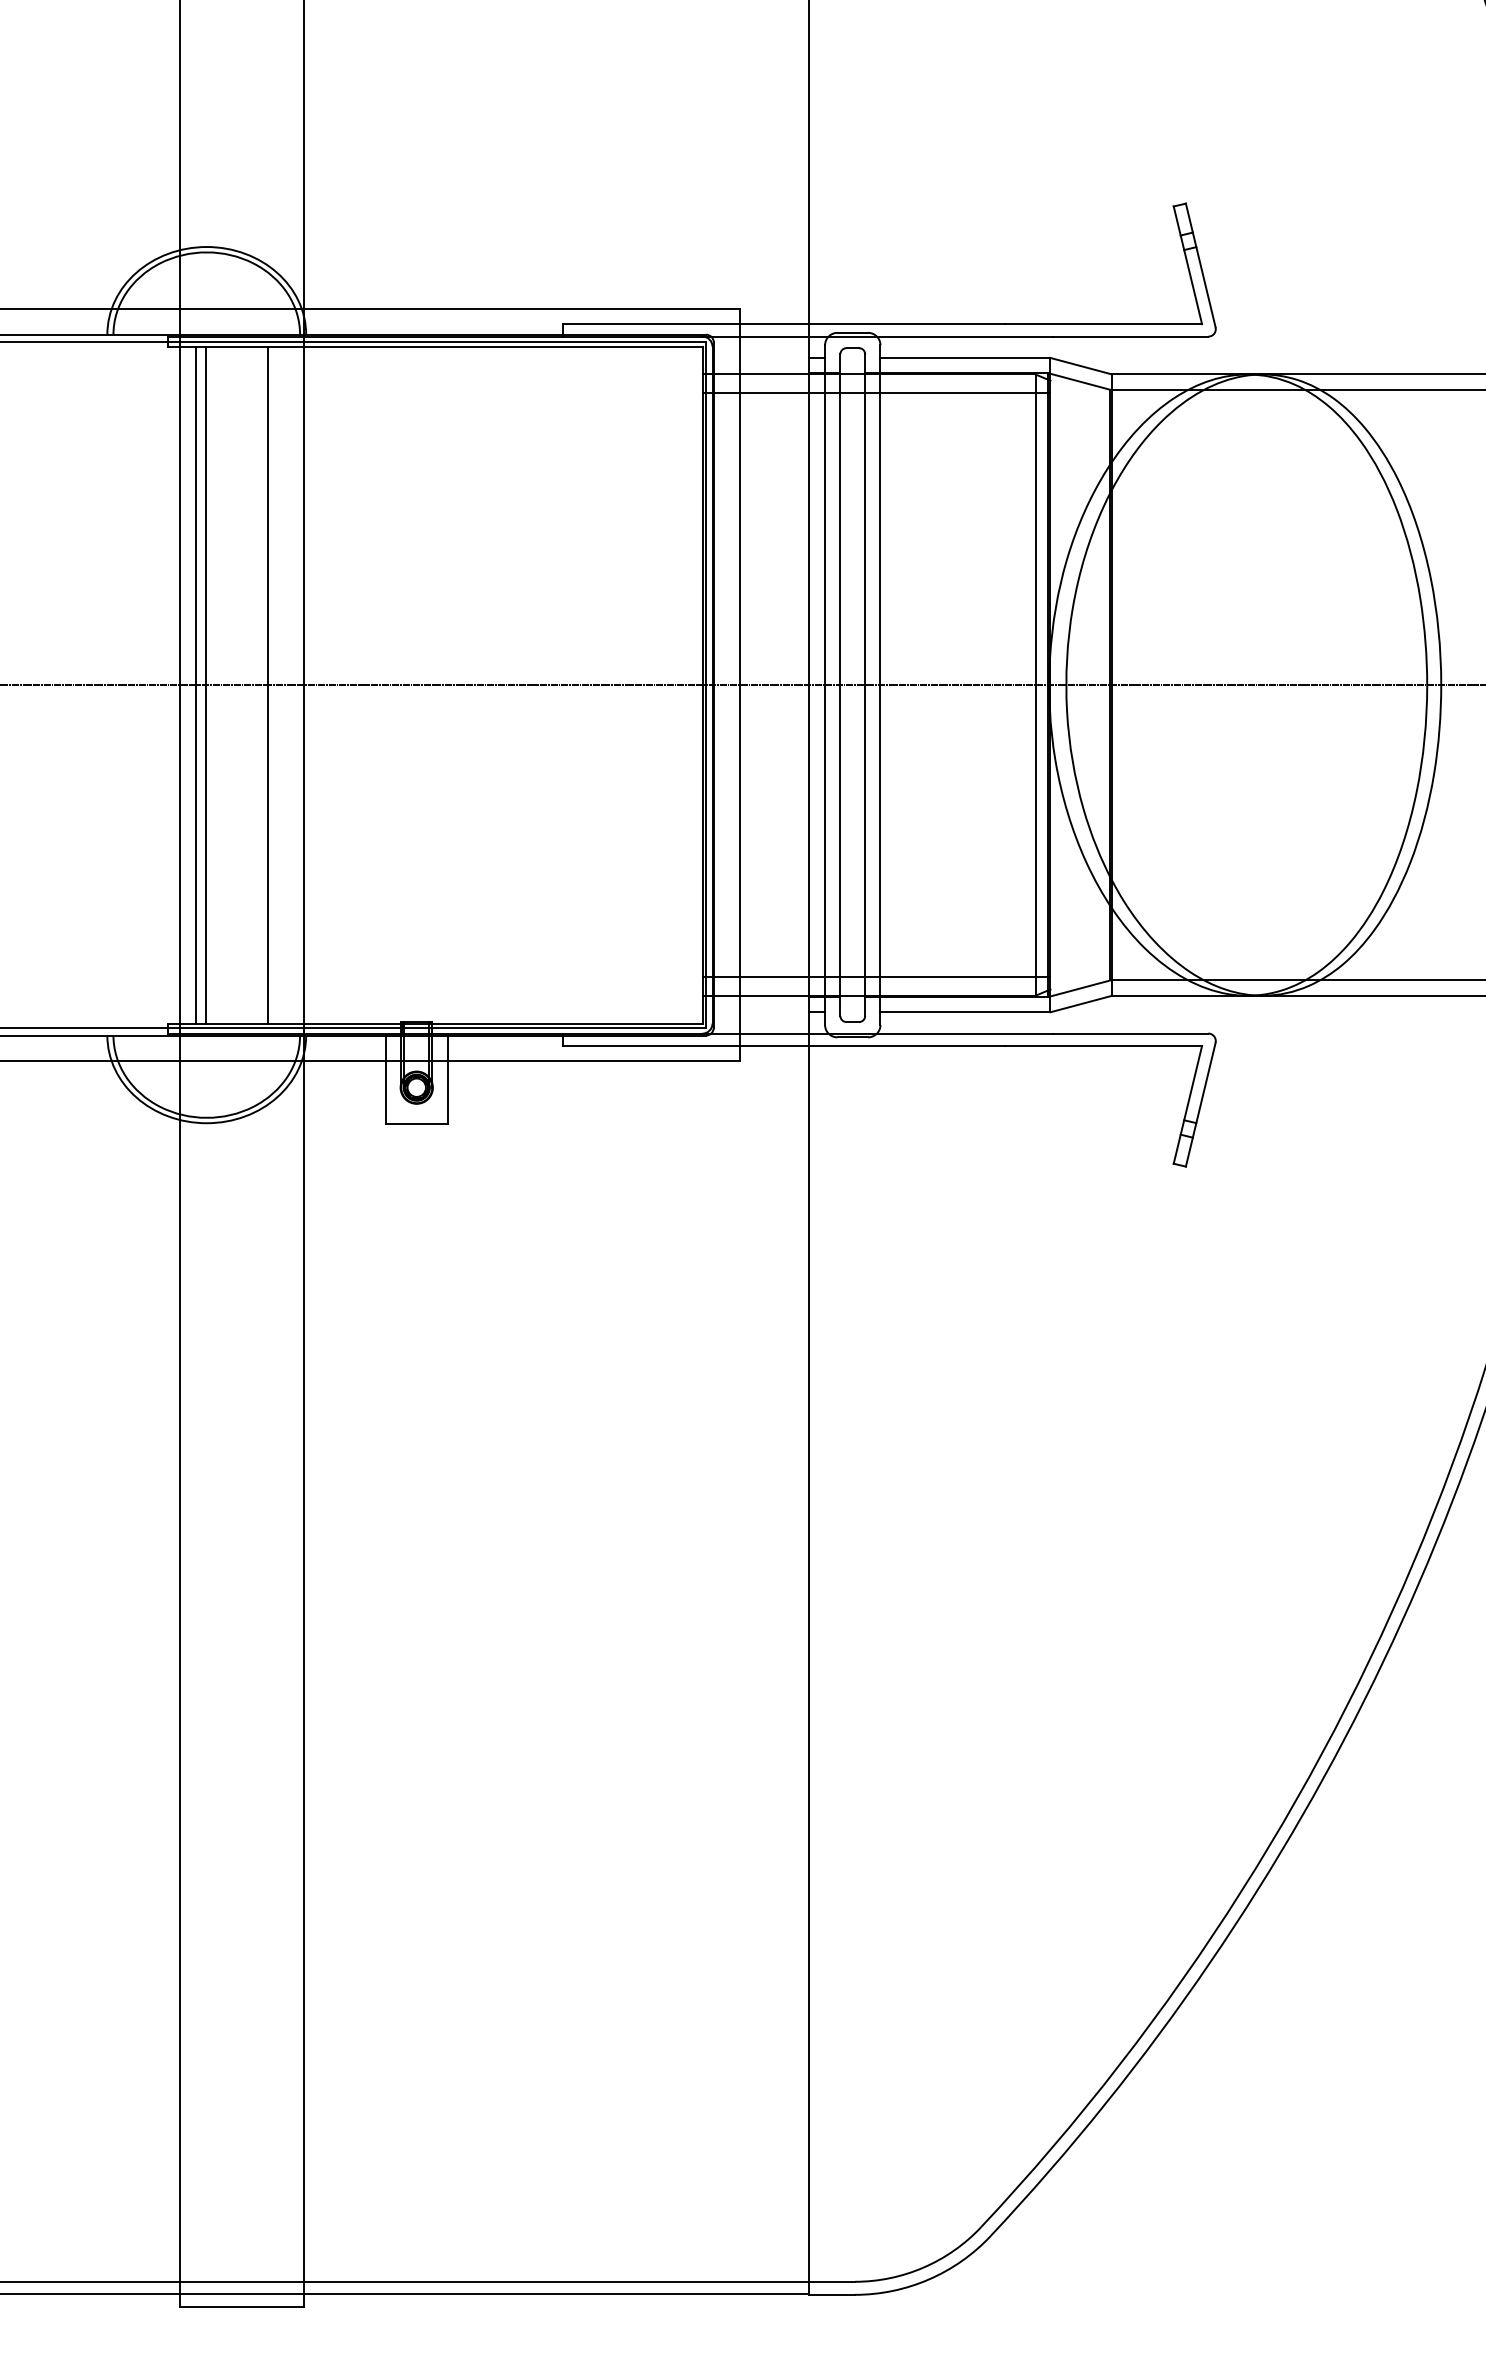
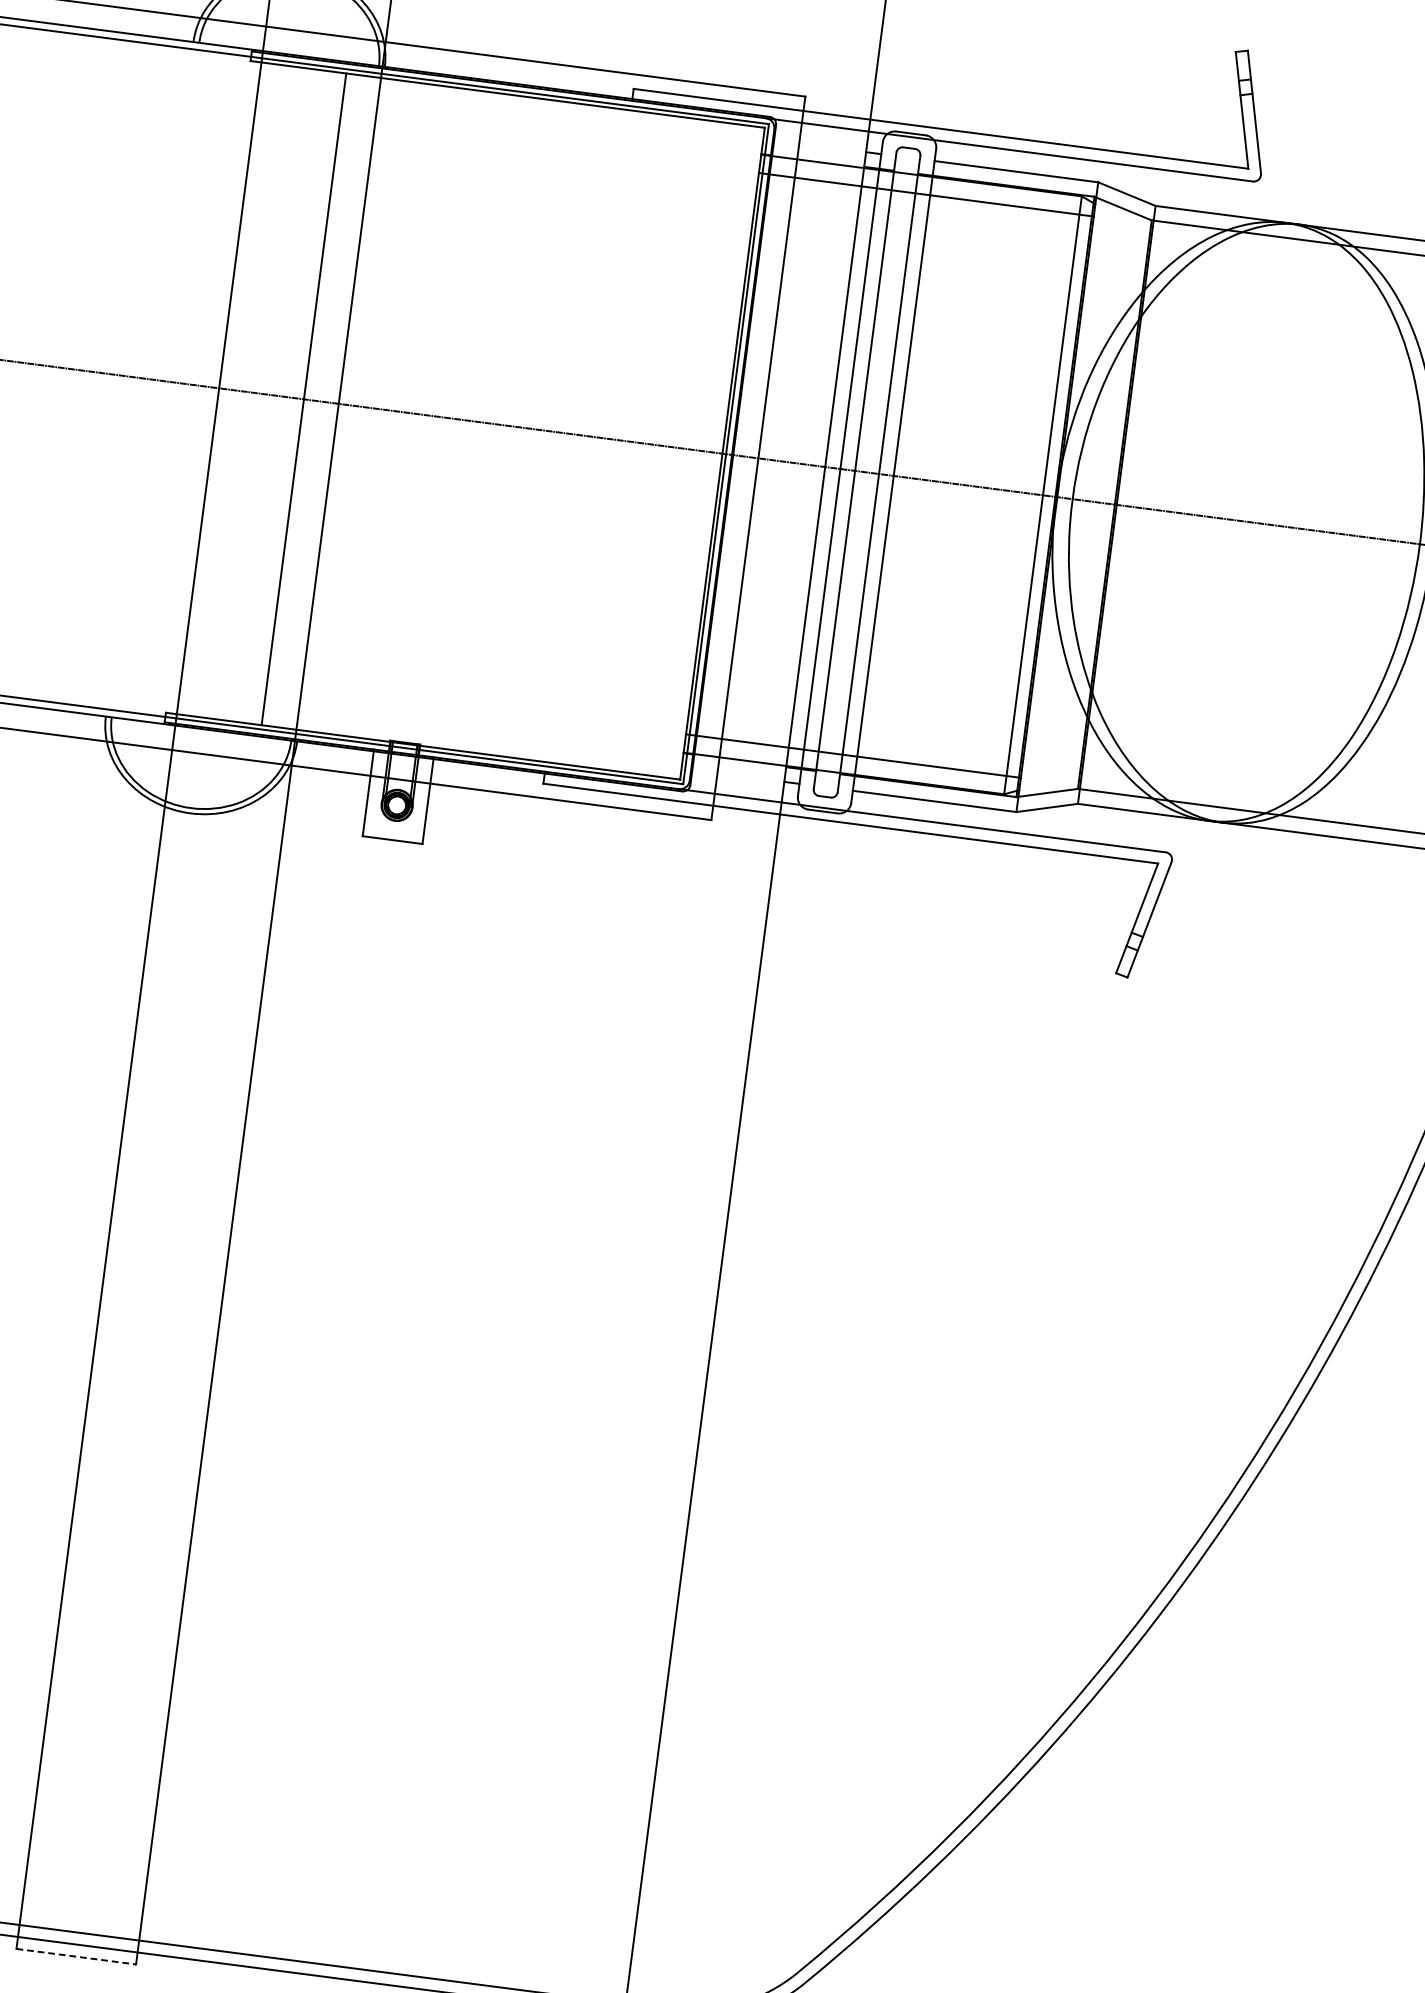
line: (195, 684) -> (234, 389), removed
line: (205, 684) -> (244, 390), removed
line: (242, 2306) -> (77, 1956), solid -> dashed

